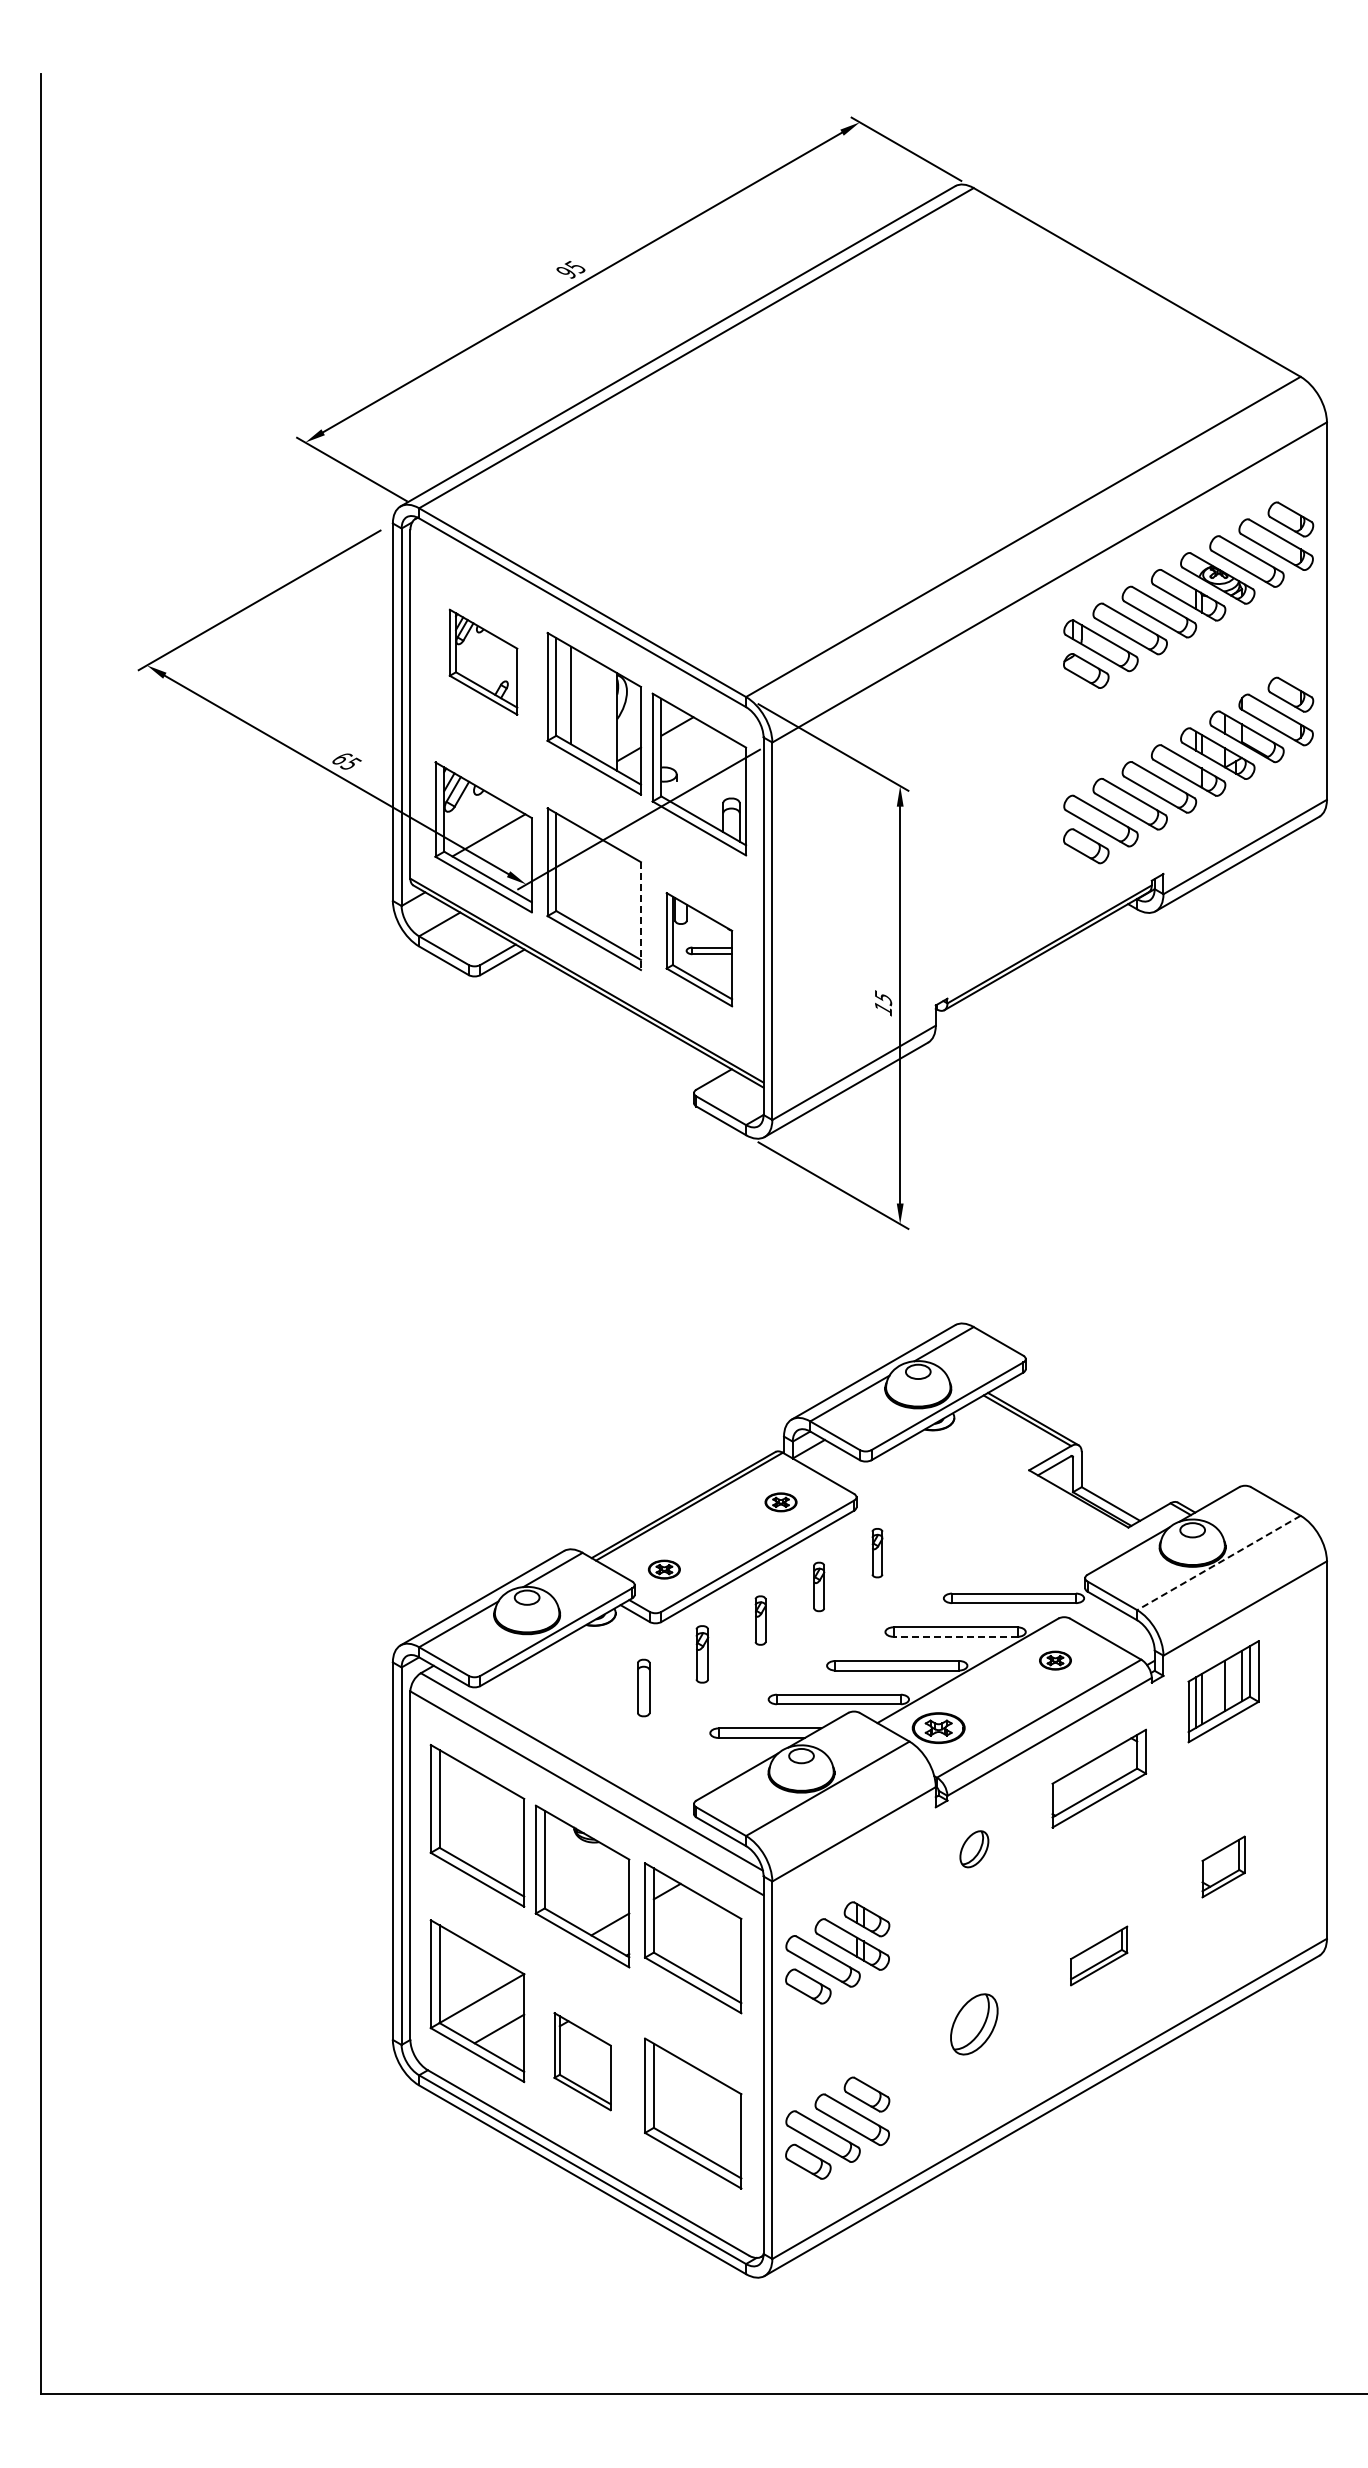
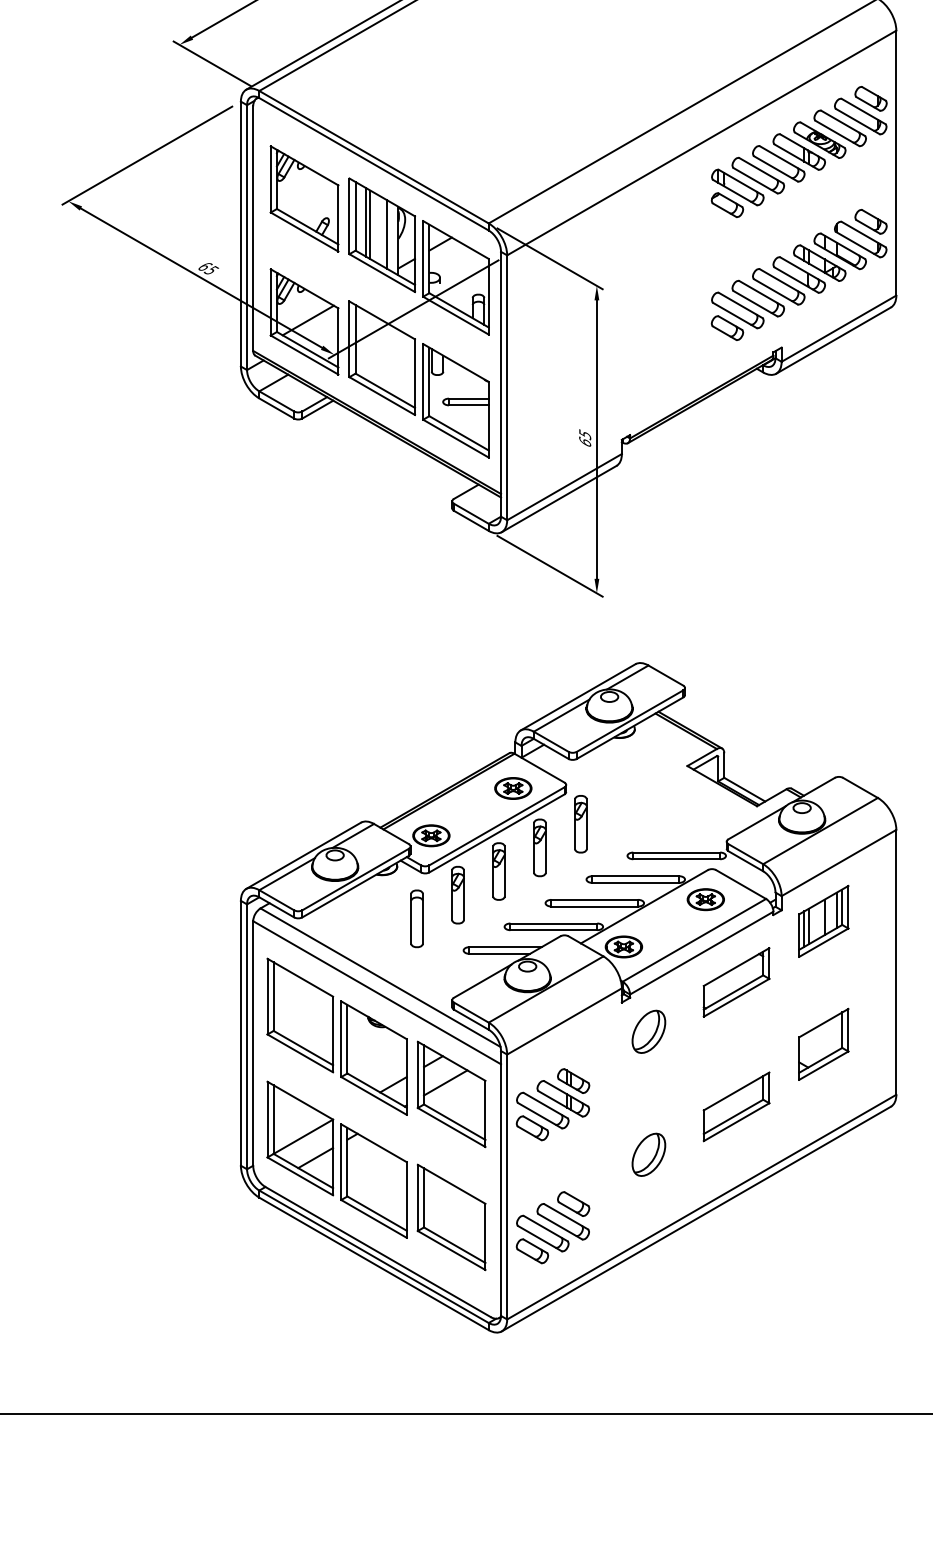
part: (483, 662) -> (304, 199), size x1.43
line: (577, 698) -> (370, 224), added
line: (600, 712) -> (386, 234), added
line: (640, 916) -> (414, 377), dashed -> solid
part: (699, 949) -> (456, 400), size x1.43
text: (883, 1008) -> (585, 442), 15 -> 65
part: (780, 1502) -> (512, 788), size x1.67
part: (877, 1552) -> (580, 823), size x1.67
line: (1218, 1563) -> (820, 831), dashed -> solid
part: (664, 1569) -> (431, 835), size x1.67
part: (819, 1586) -> (540, 847), size x1.67
part: (760, 1620) -> (498, 871), size x1.67
line: (955, 1636) -> (635, 882), dashed -> solid
part: (702, 1654) -> (458, 895), size x1.43
part: (1055, 1660) -> (705, 899), size x1.67
part: (643, 1687) -> (416, 918), size x1.43
part: (974, 1849) -> (649, 1032), size x1.67
part: (1223, 1866) -> (823, 1044), size x1.67
line: (684, 1921) -> (445, 1082), added
part: (1098, 1955) -> (736, 1106), size x1.67
part: (582, 2061) -> (373, 1180), size x1.67

